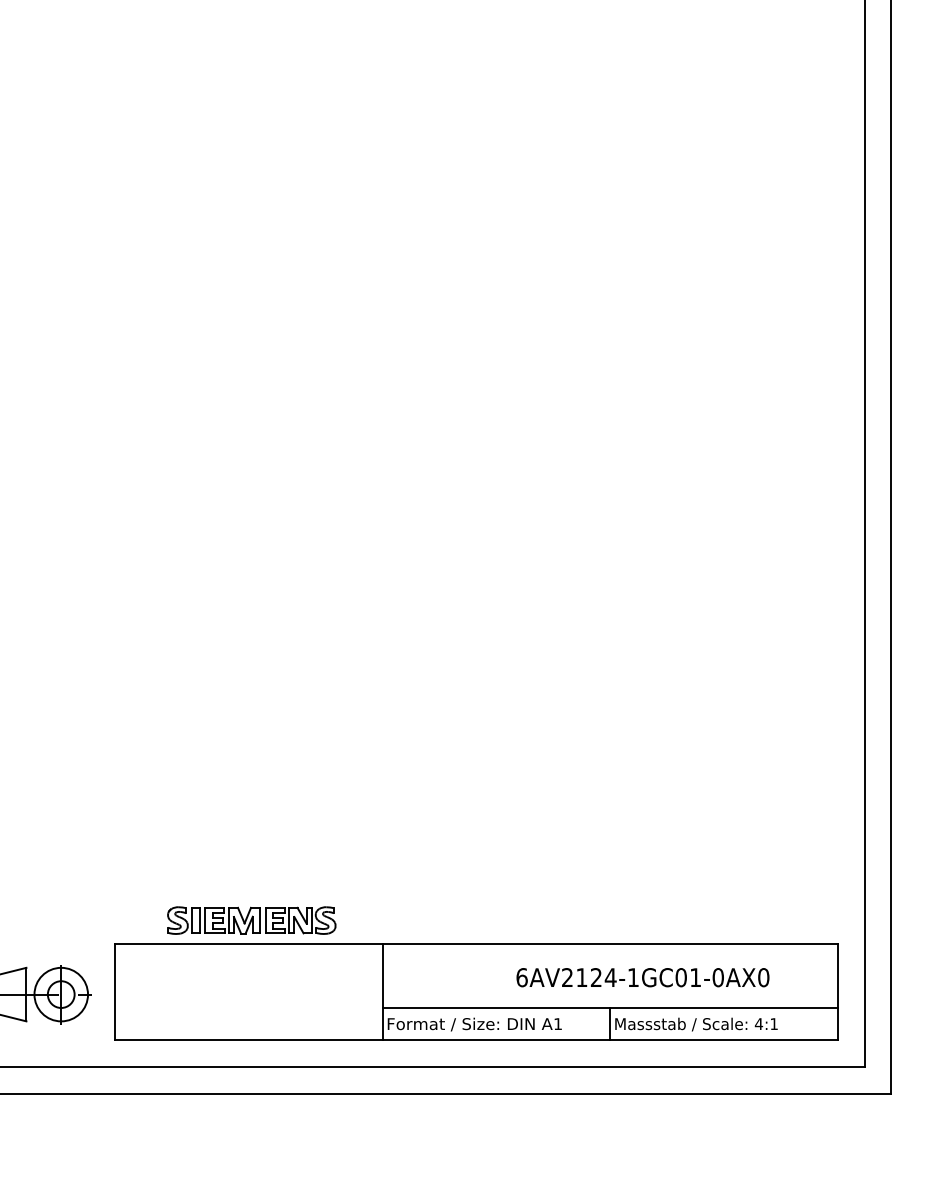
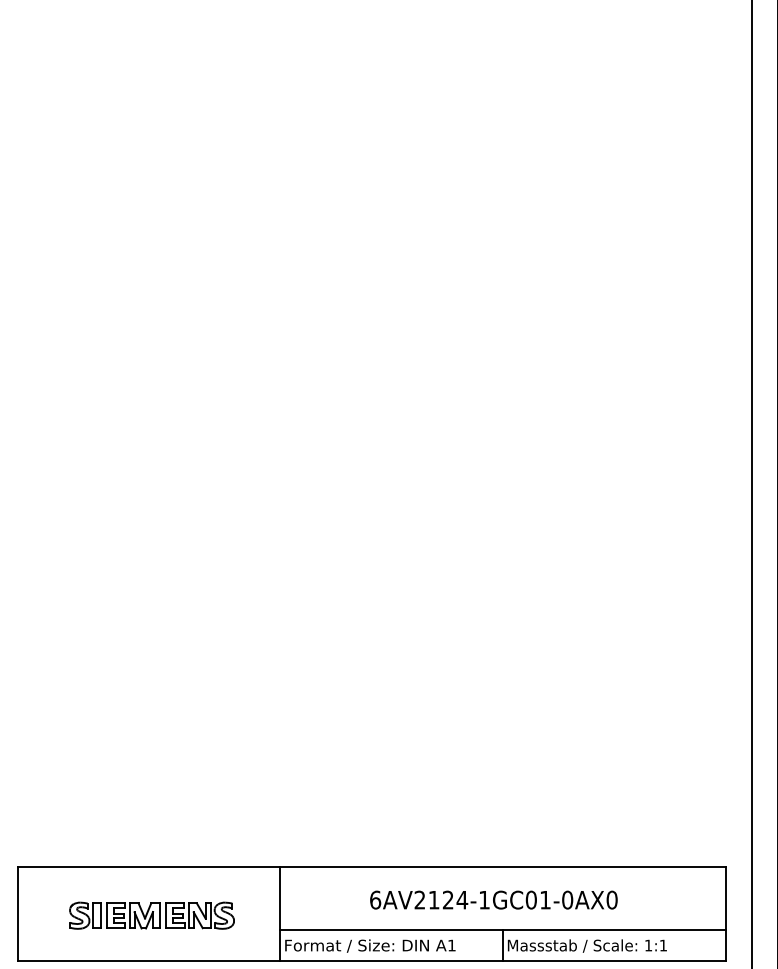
part: (251, 920) -> (151, 915), moved
text: (642, 977) -> (493, 899), moved
text: (758, 1023) -> (648, 945), 4:1 -> 1:1

